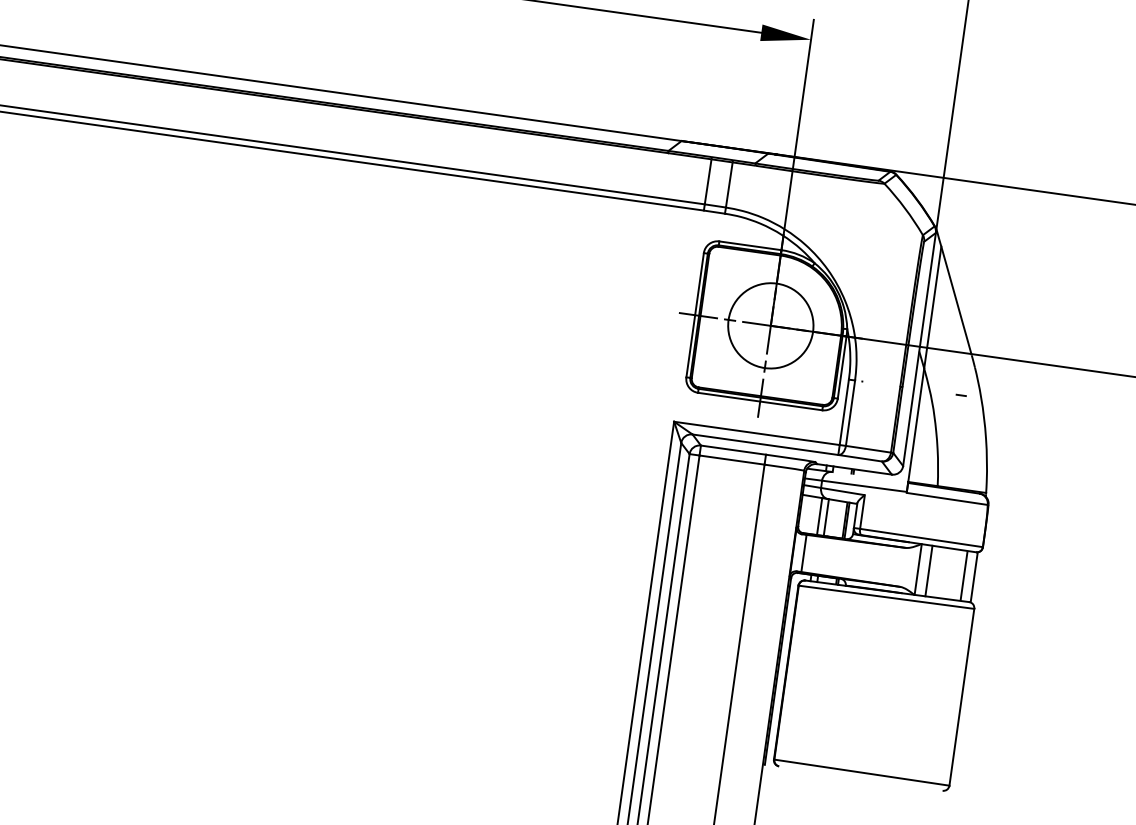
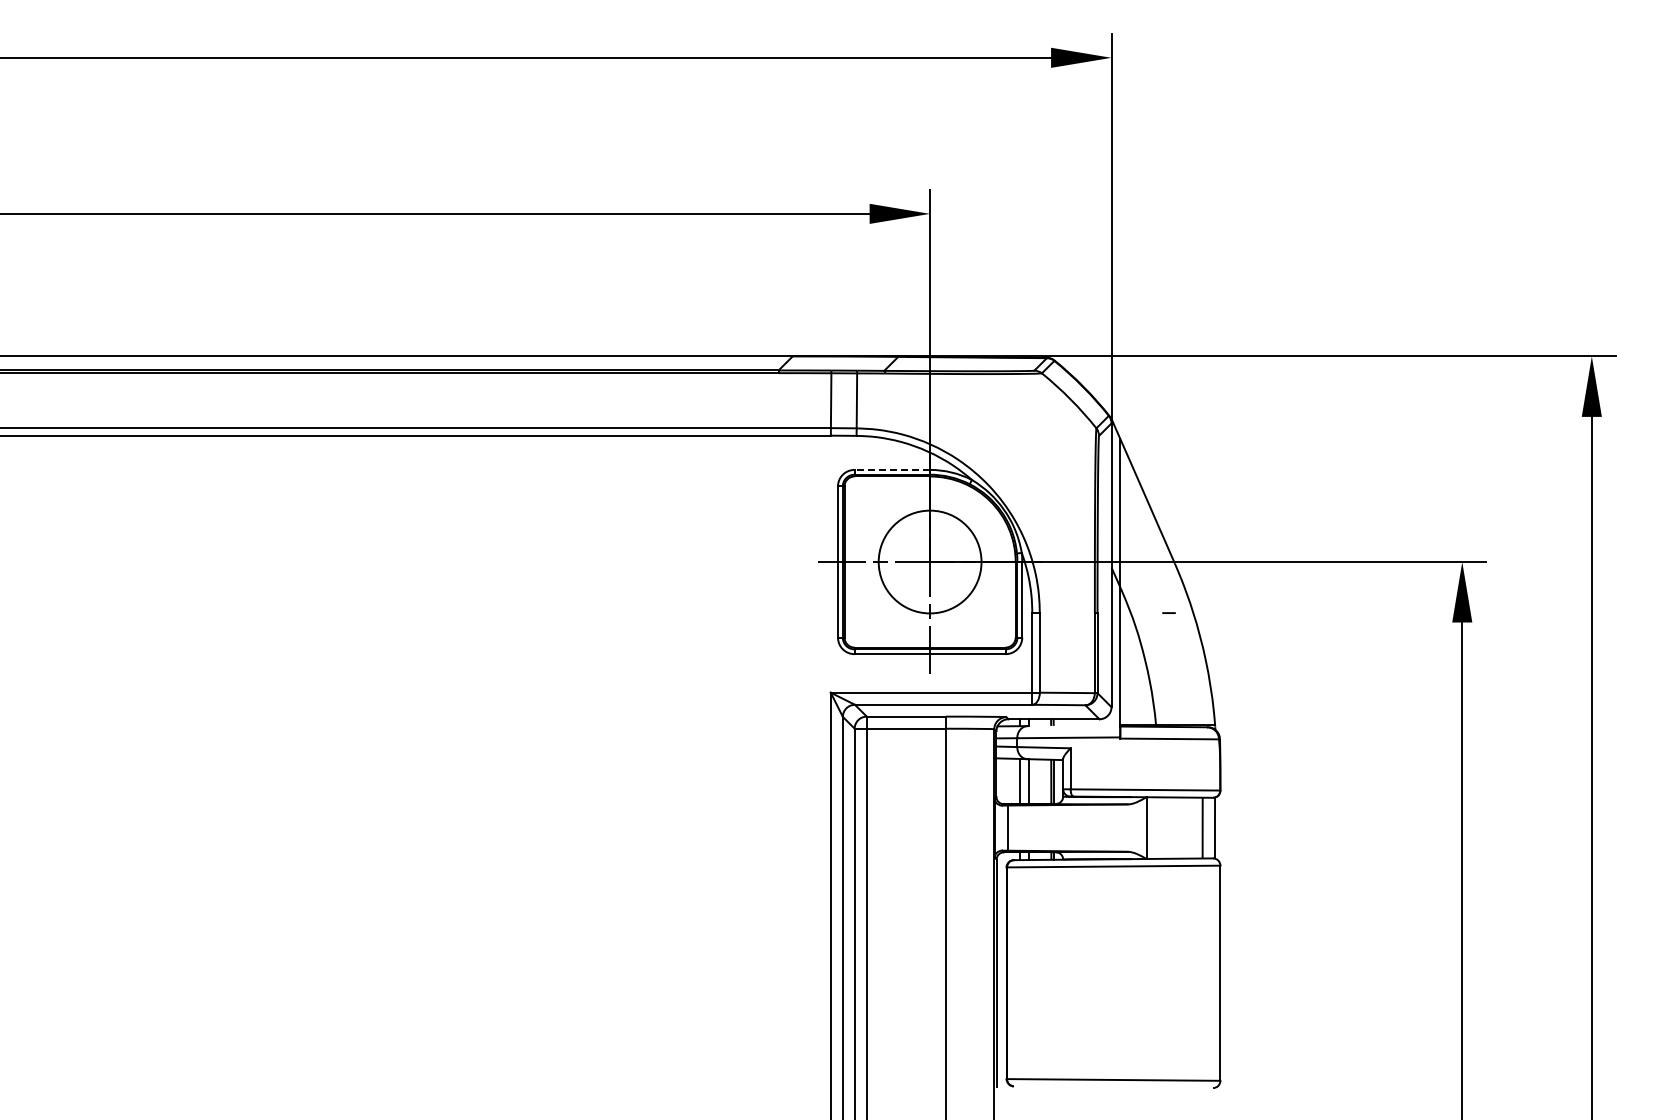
line: (750, 245) -> (892, 469), solid -> dashed
line: (928, 570) -> (1159, 827), removed

